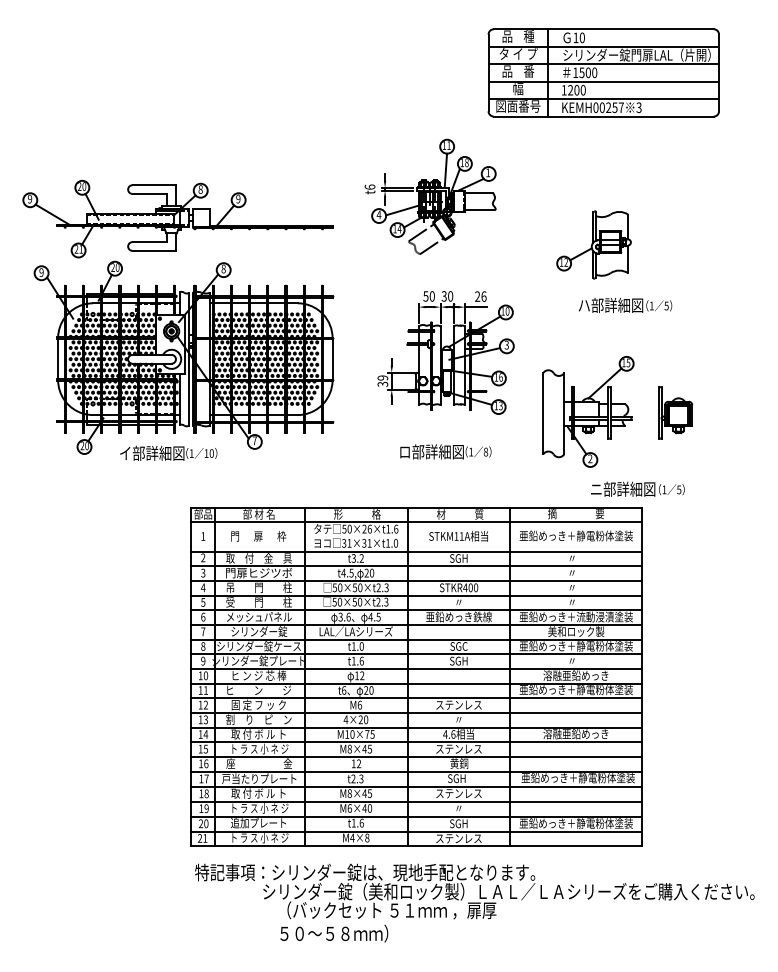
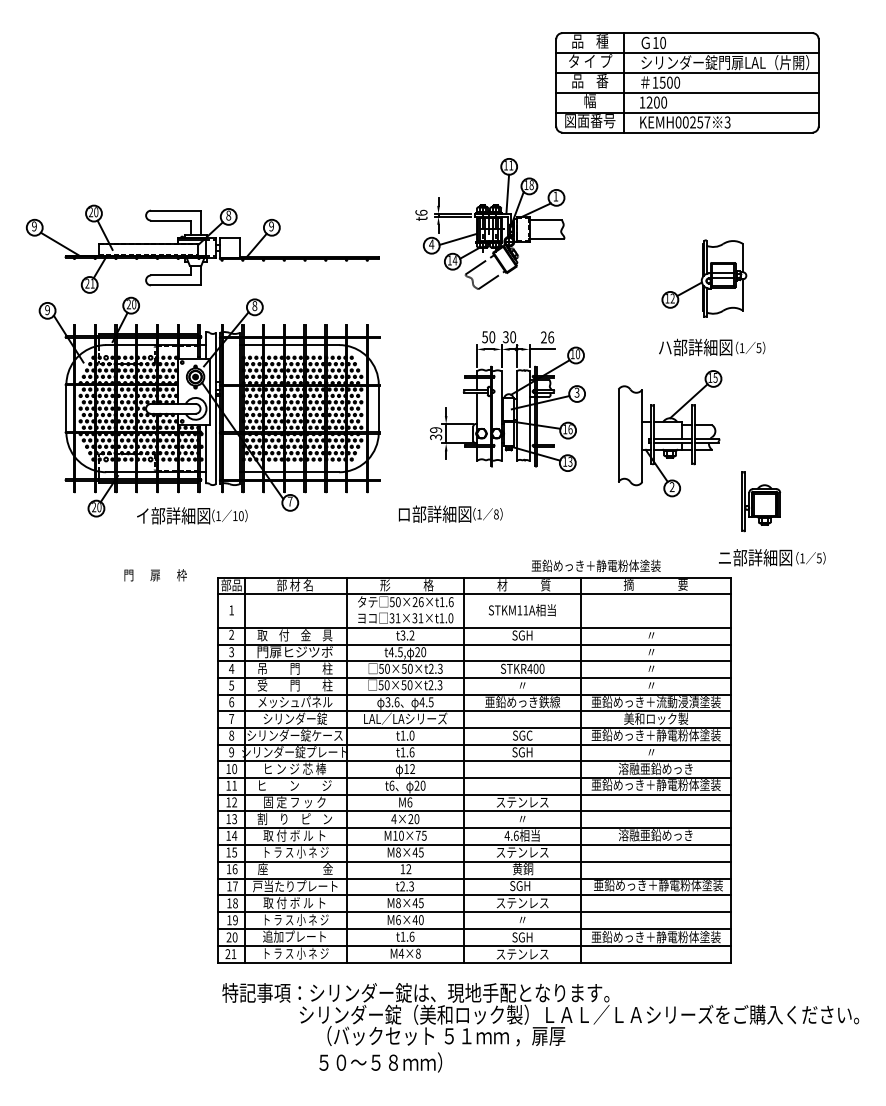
part: (594, 244) -> (704, 278), moved
part: (588, 411) -> (670, 433), moved
part: (675, 412) -> (761, 501), moved
text: (445, 451) -> (450, 513), moved
text: (638, 489) -> (772, 557), moved
text: (575, 535) -> (595, 565), moved
text: (258, 536) -> (155, 575), moved

